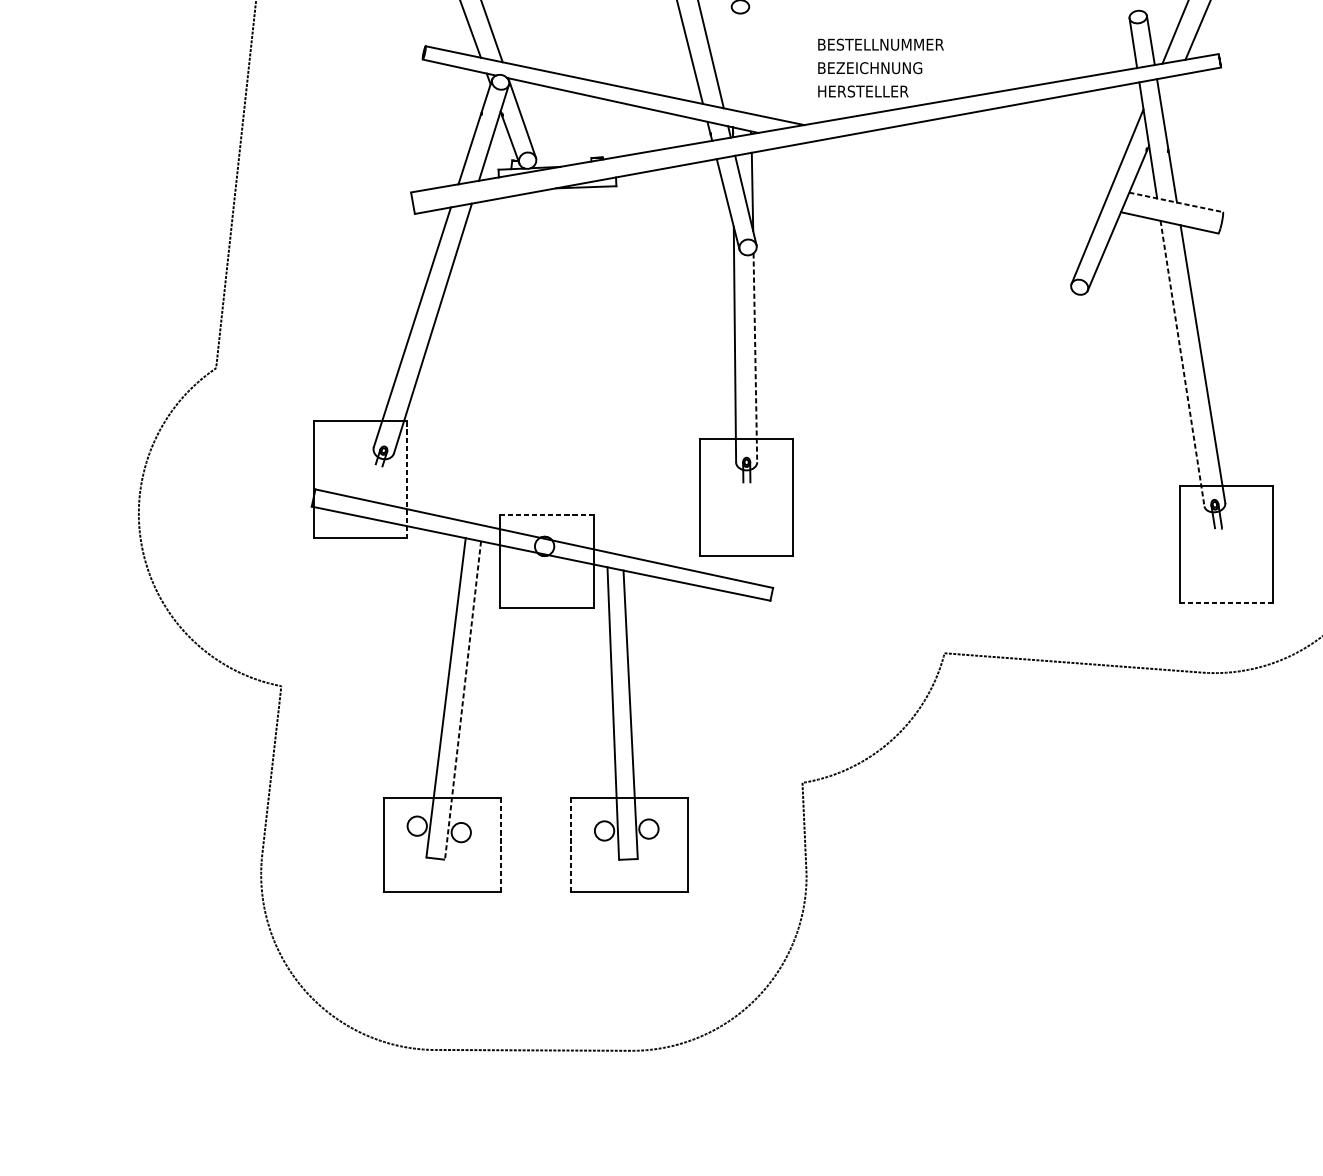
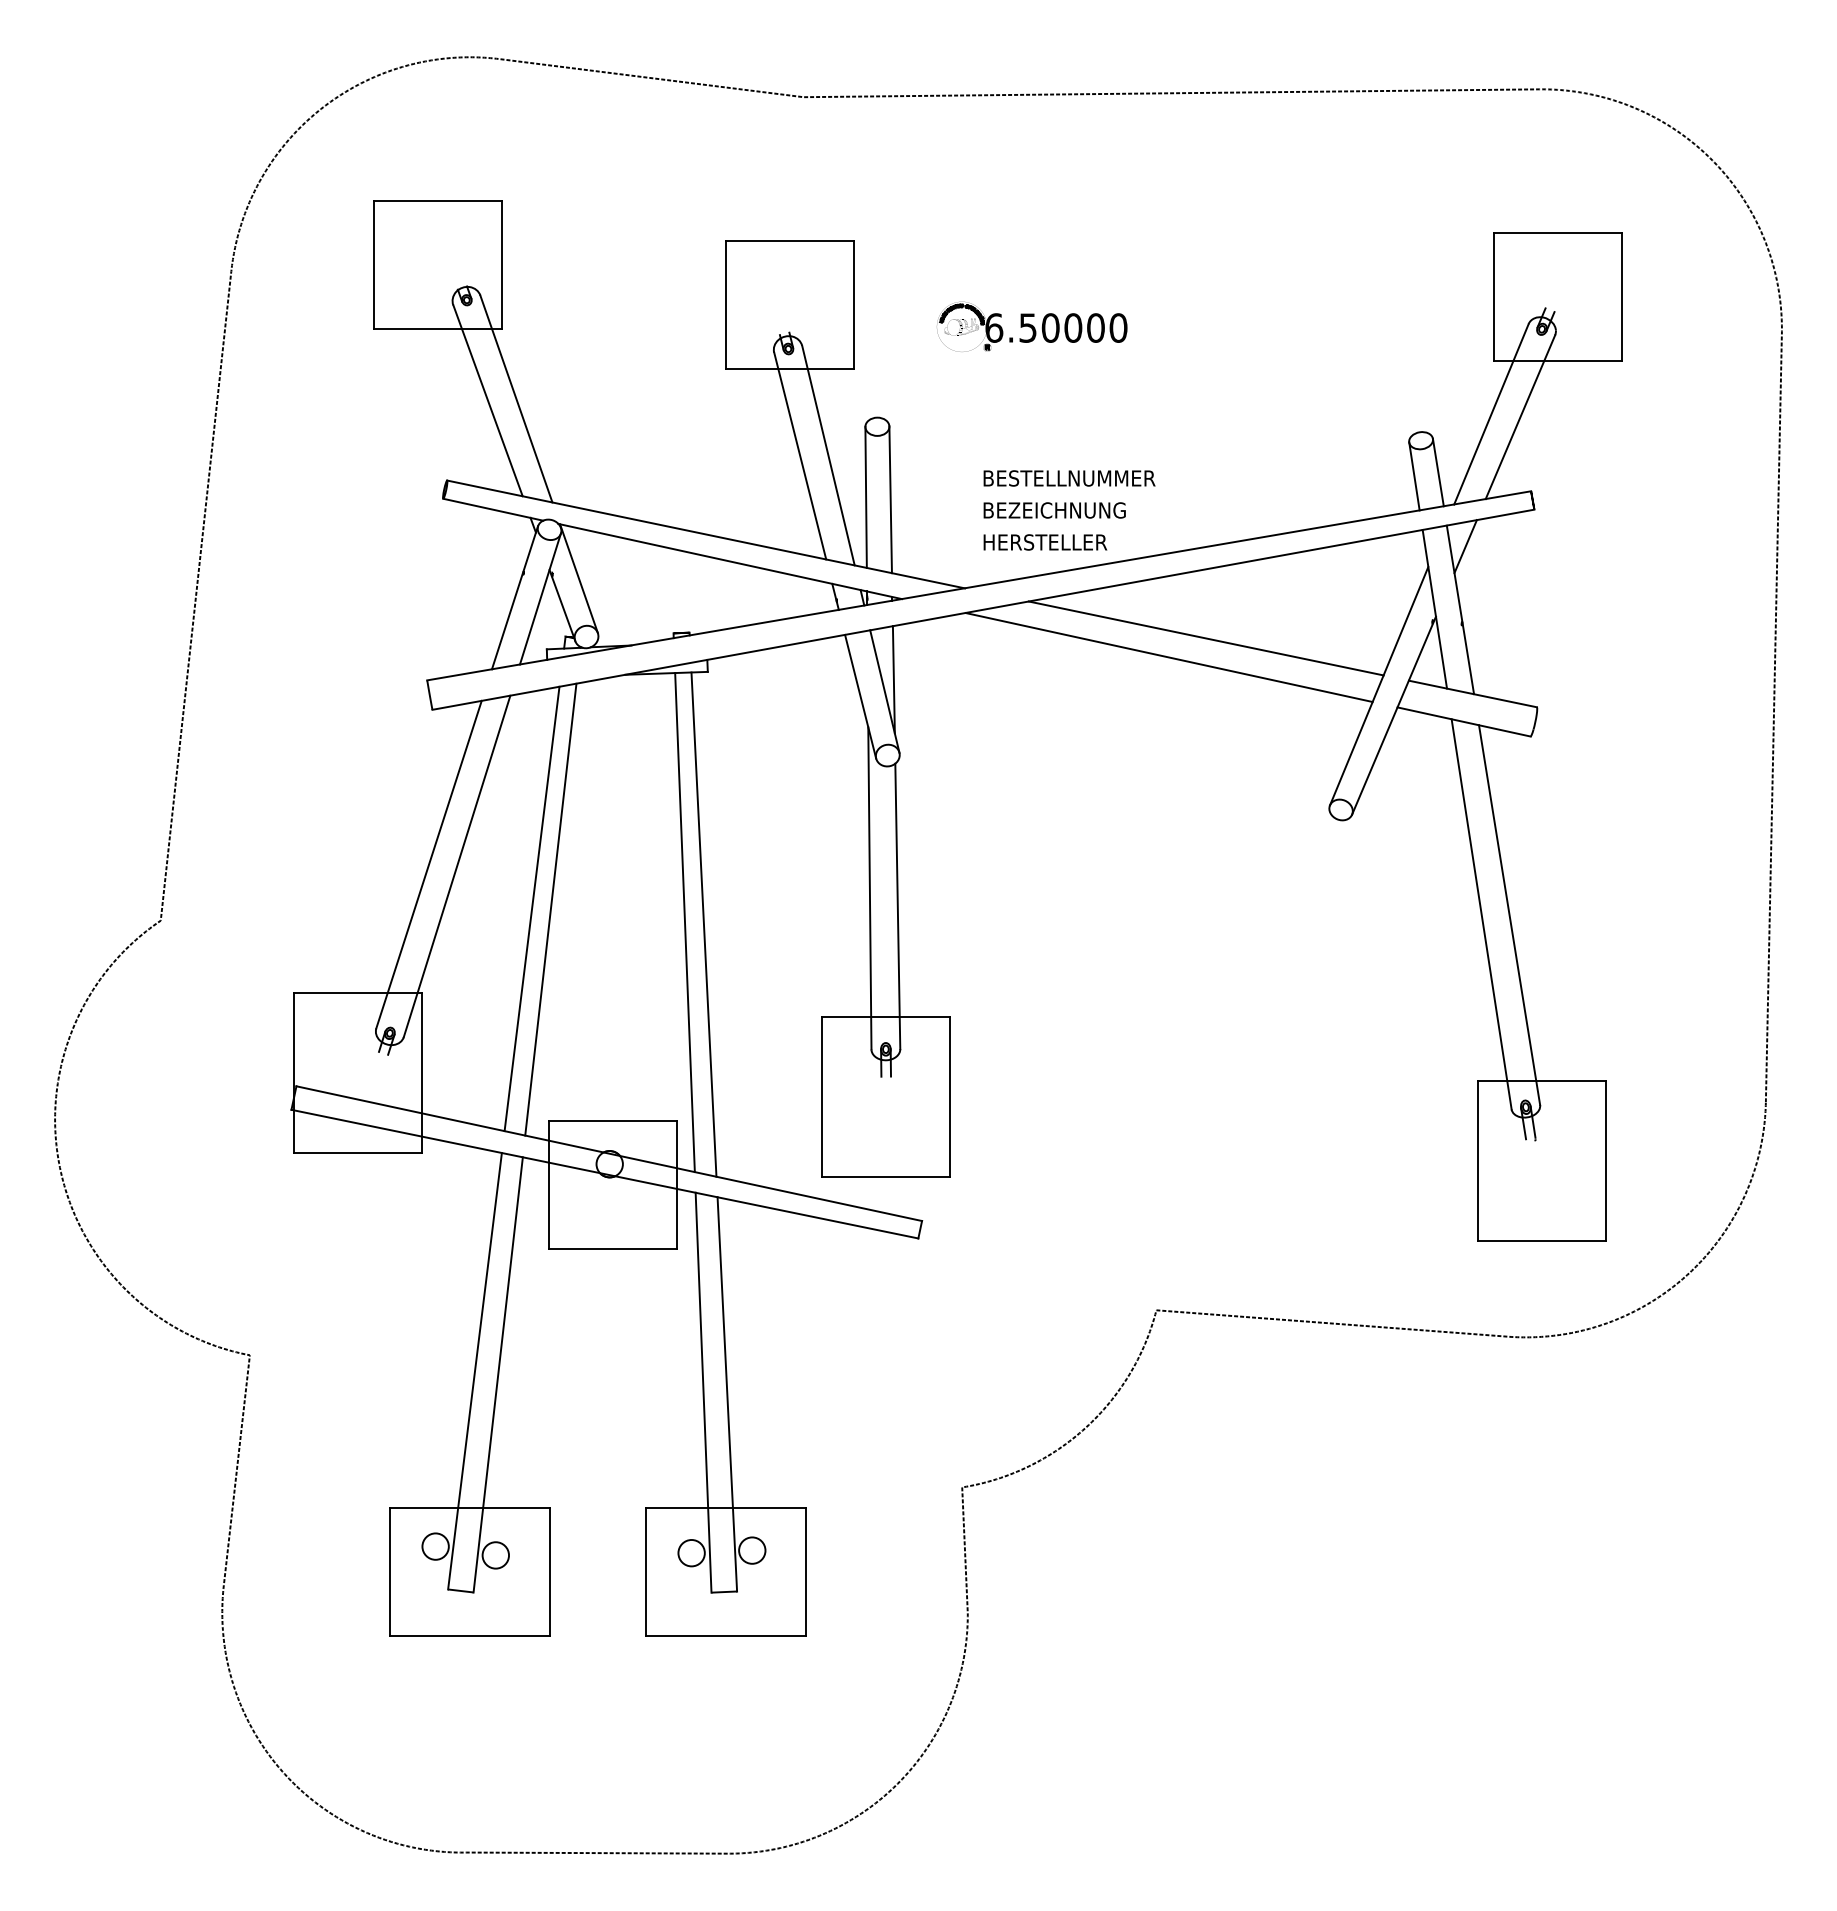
line: (731, 57) -> (865, 496), added
line: (750, 60) -> (890, 499), added
line: (1170, 94) -> (1465, 546), added
line: (980, 161) -> (1205, 638), added
line: (953, 175) -> (1168, 657), added
line: (1176, 202) -> (1473, 694), dashed -> solid
line: (755, 357) -> (897, 906), dashed -> solid
line: (487, 359) -> (531, 908), added
line: (501, 360) -> (550, 909), added
line: (1182, 363) -> (1481, 914), dashed -> solid
line: (599, 369) -> (684, 922), added
line: (613, 371) -> (703, 924), added
line: (406, 480) -> (421, 1073), dashed -> solid
line: (546, 514) -> (612, 1120), dashed -> solid
line: (1226, 602) -> (1541, 1241), dashed -> solid
line: (463, 700) -> (498, 1374), dashed -> solid
line: (500, 845) -> (549, 1572), dashed -> solid
line: (570, 845) -> (645, 1572), dashed -> solid

